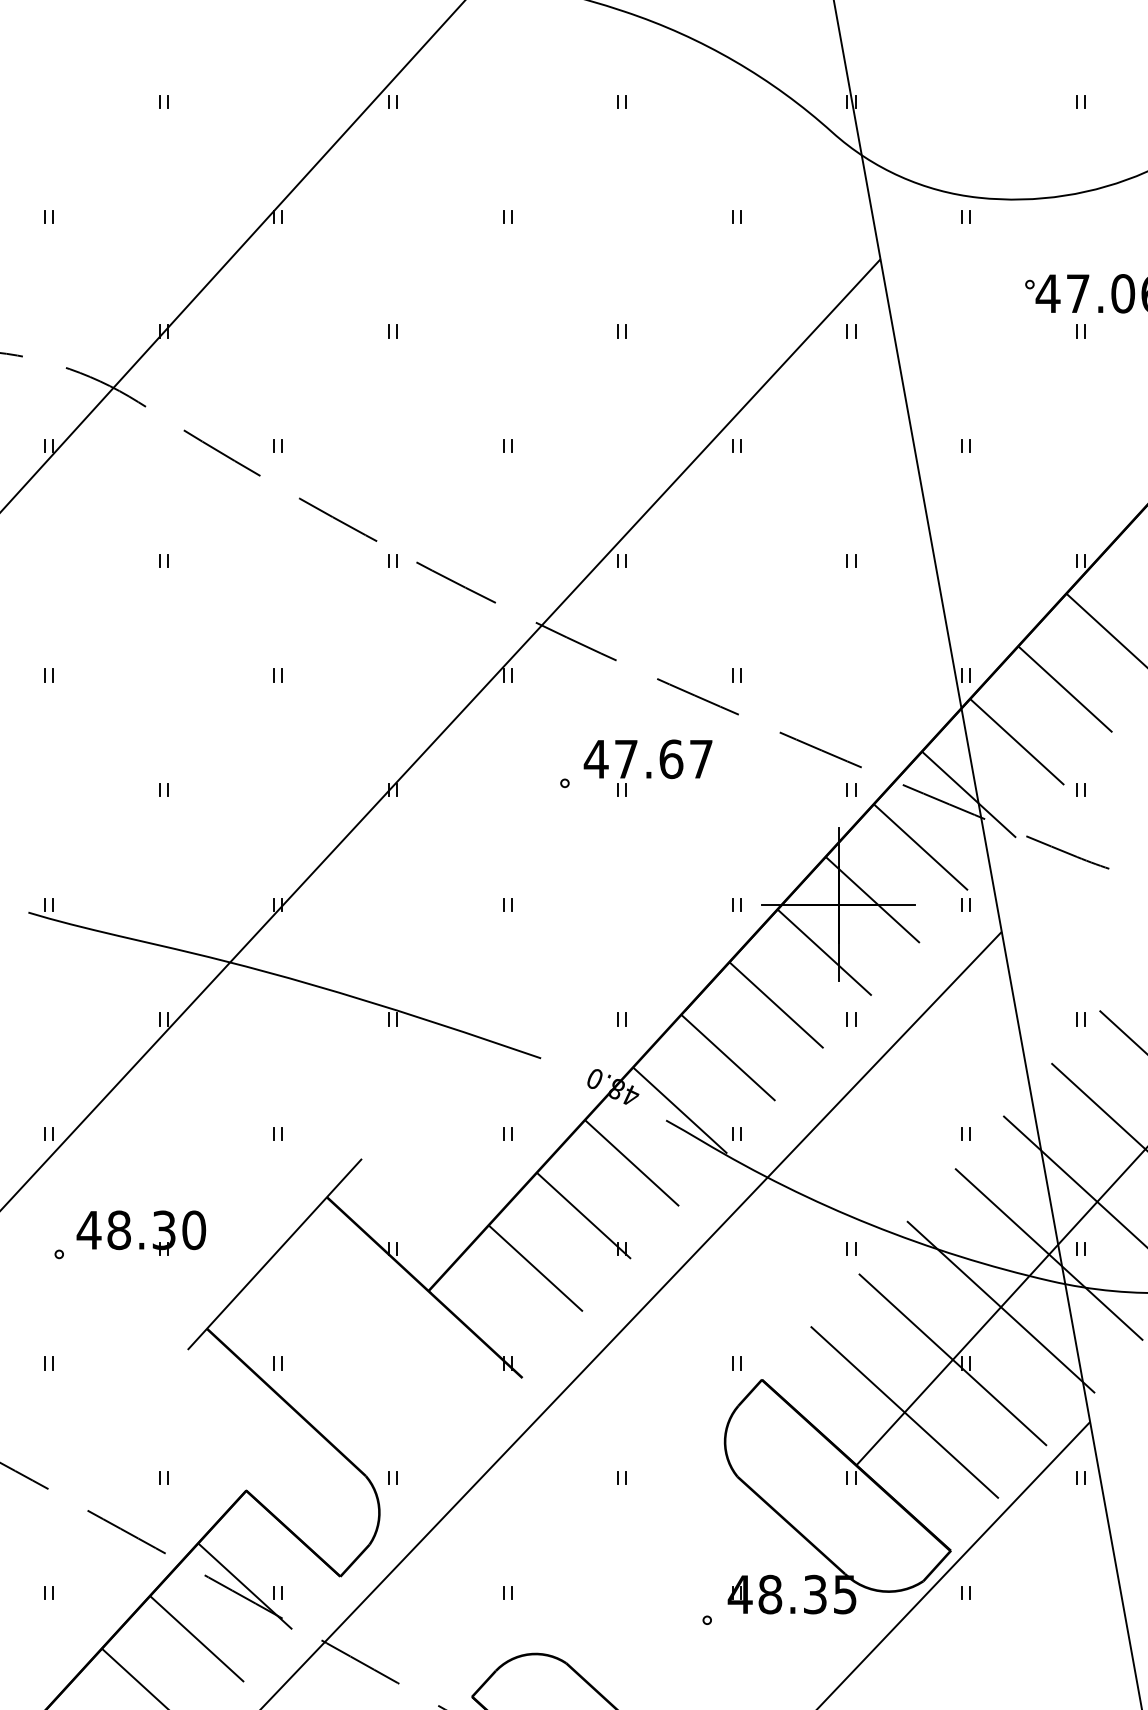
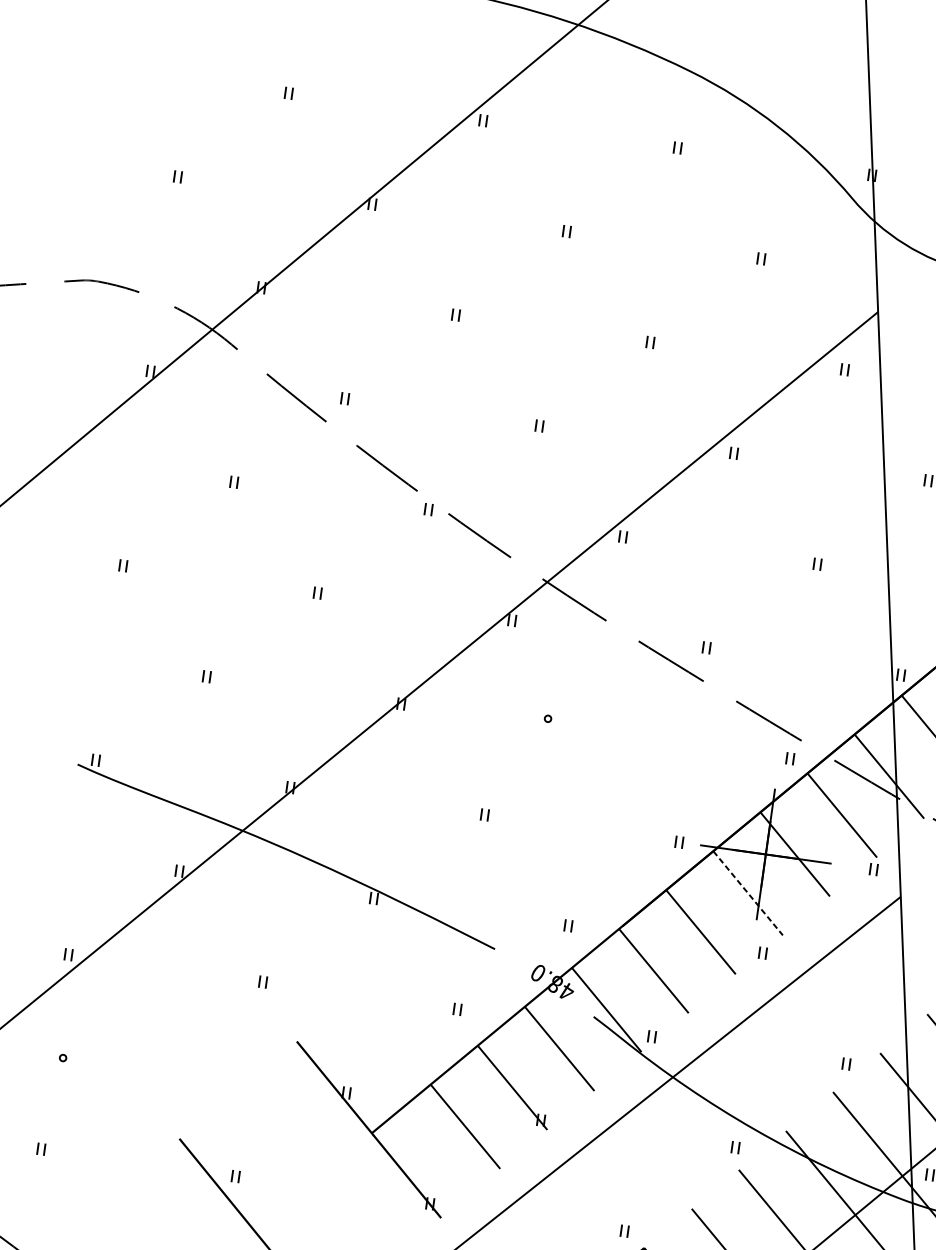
part: (647, 767) -> (619, 715), removed
line: (824, 952) -> (748, 893), solid -> dashed
part: (141, 1243) -> (134, 1058), removed
line: (274, 1254) -> (245, 1083), removed

